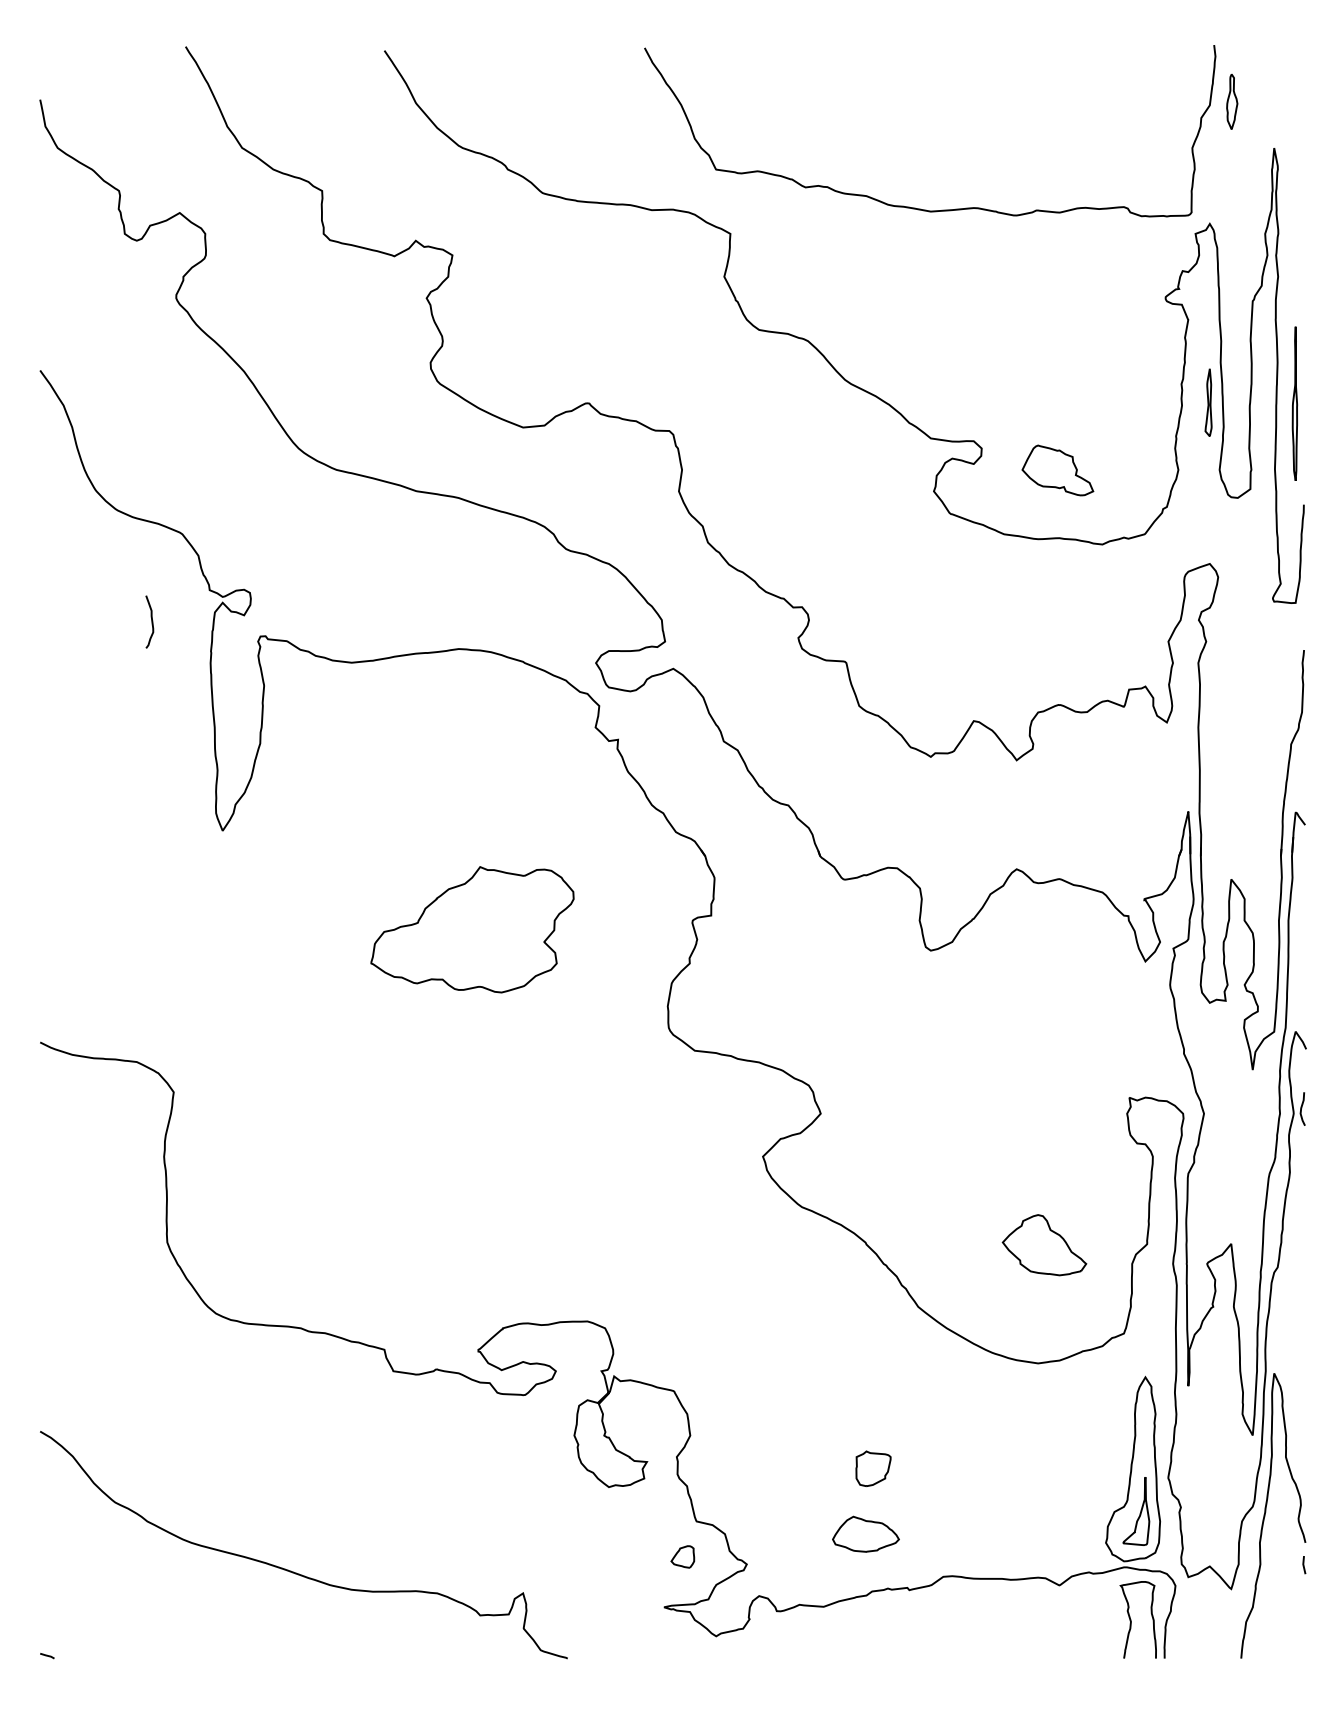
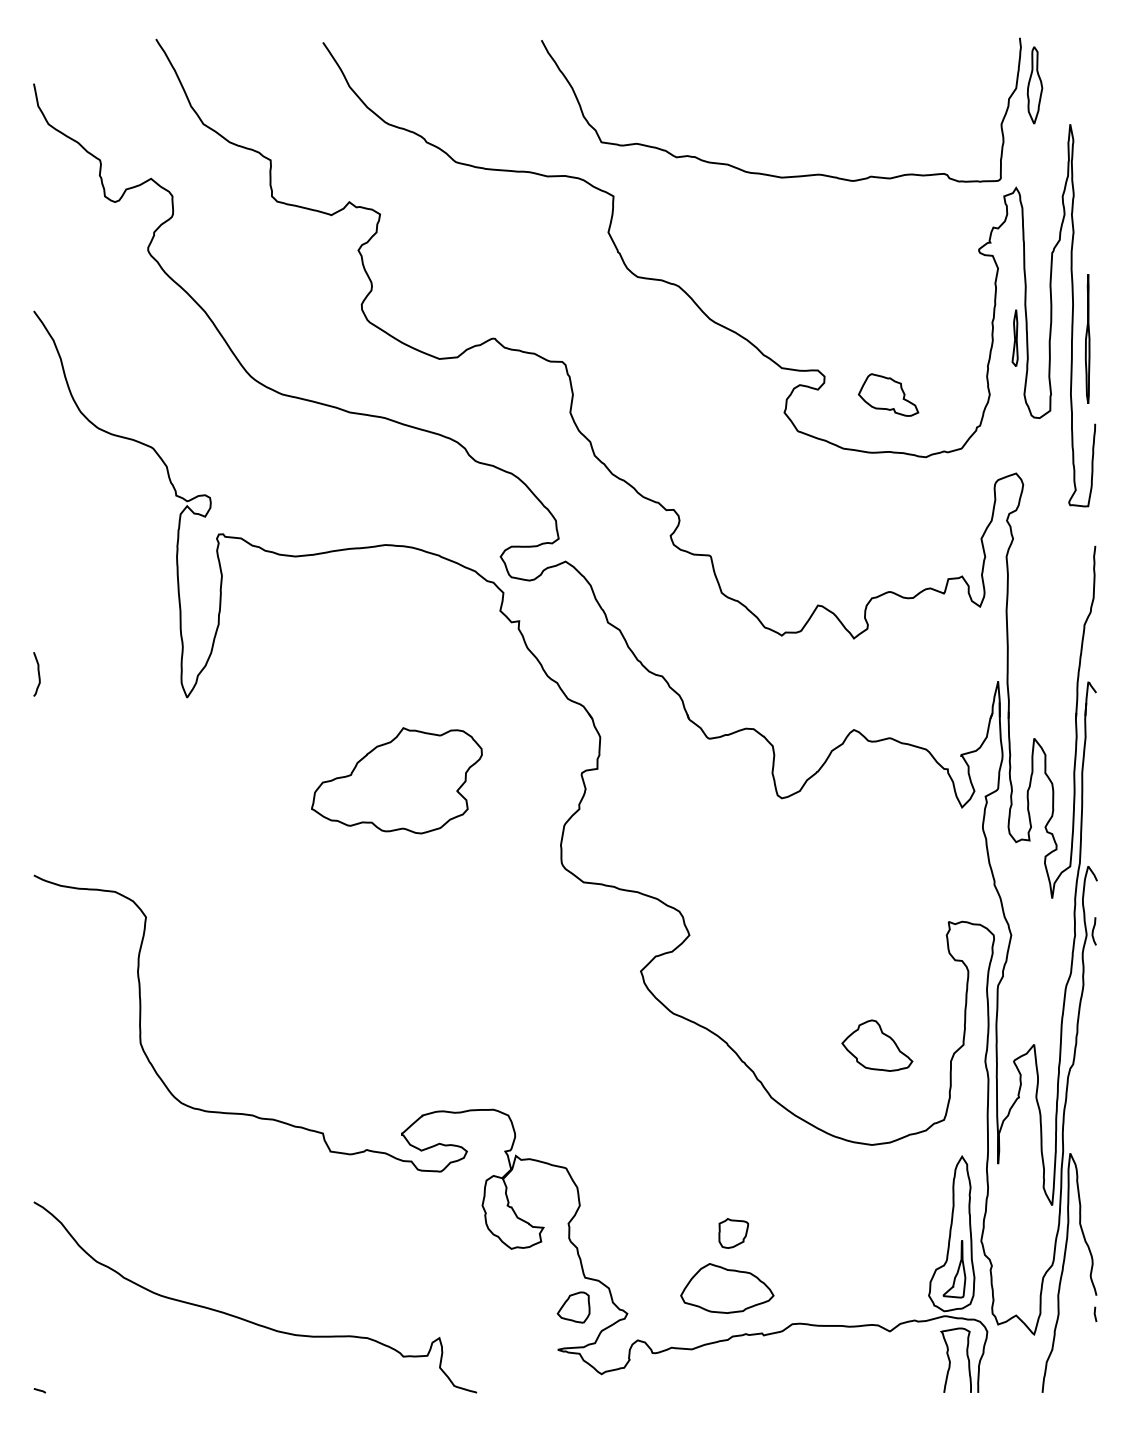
part: (1231, 101) -> (1034, 85), size x1.67
curve: (151, 622) -> (38, 674), moved
part: (866, 1534) -> (727, 1288), size x1.67
part: (682, 1556) -> (573, 1307), size x1.67

